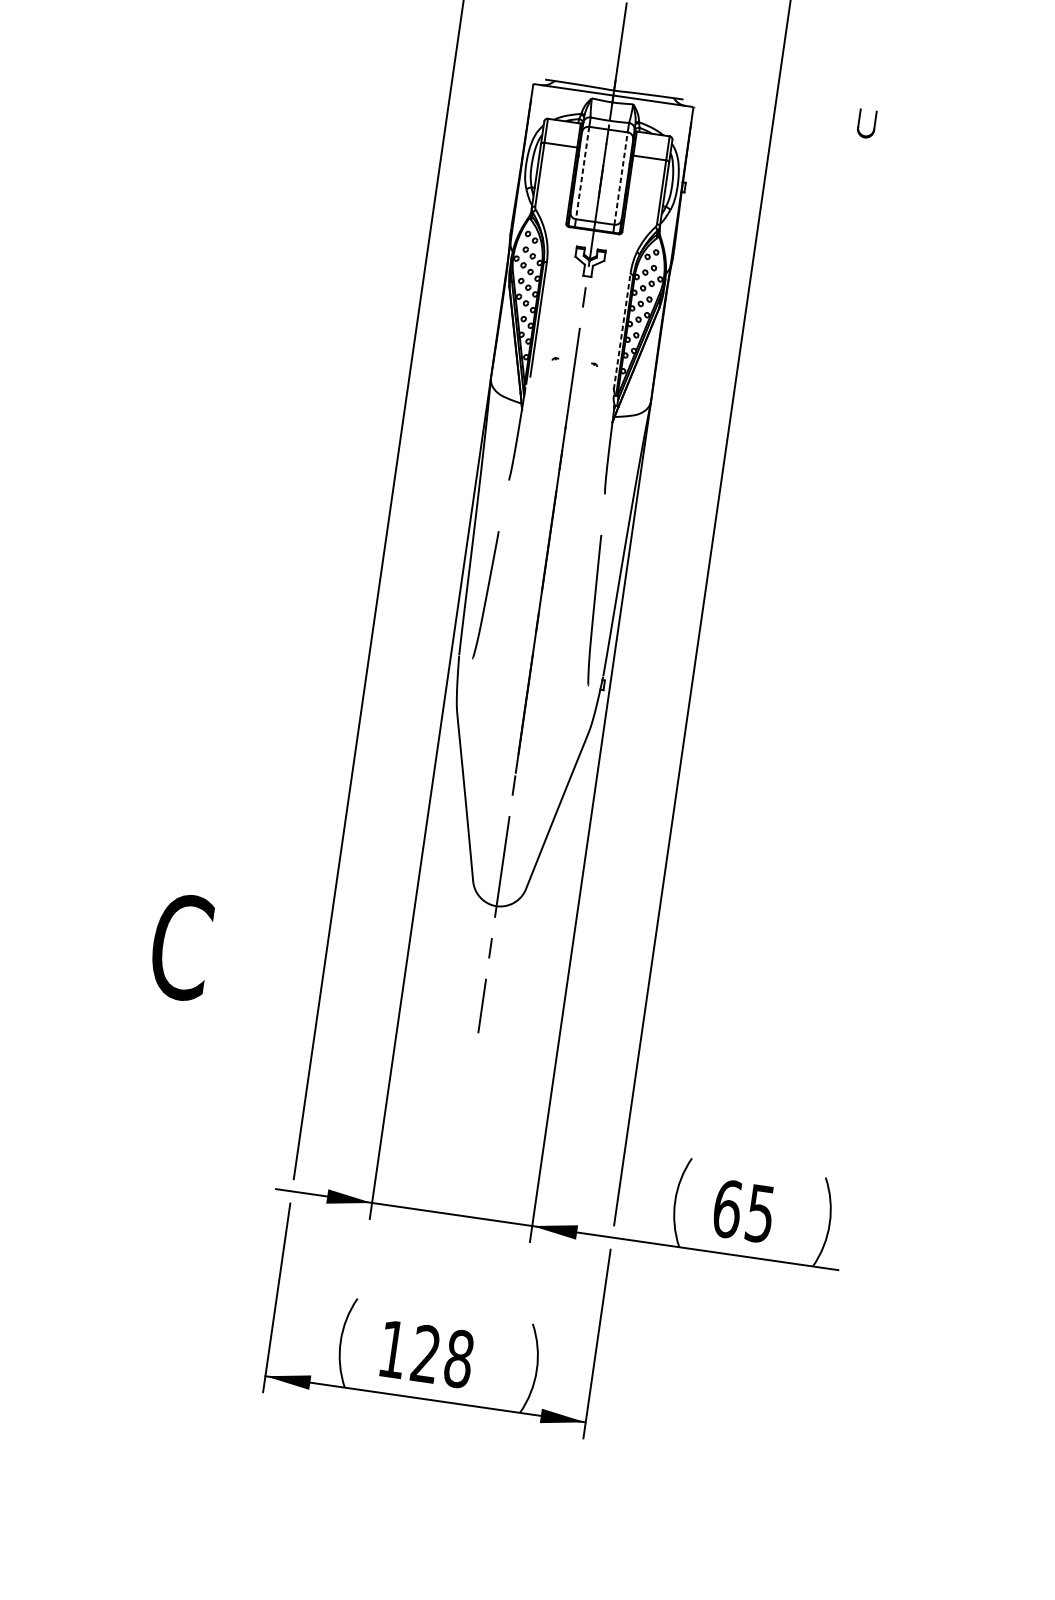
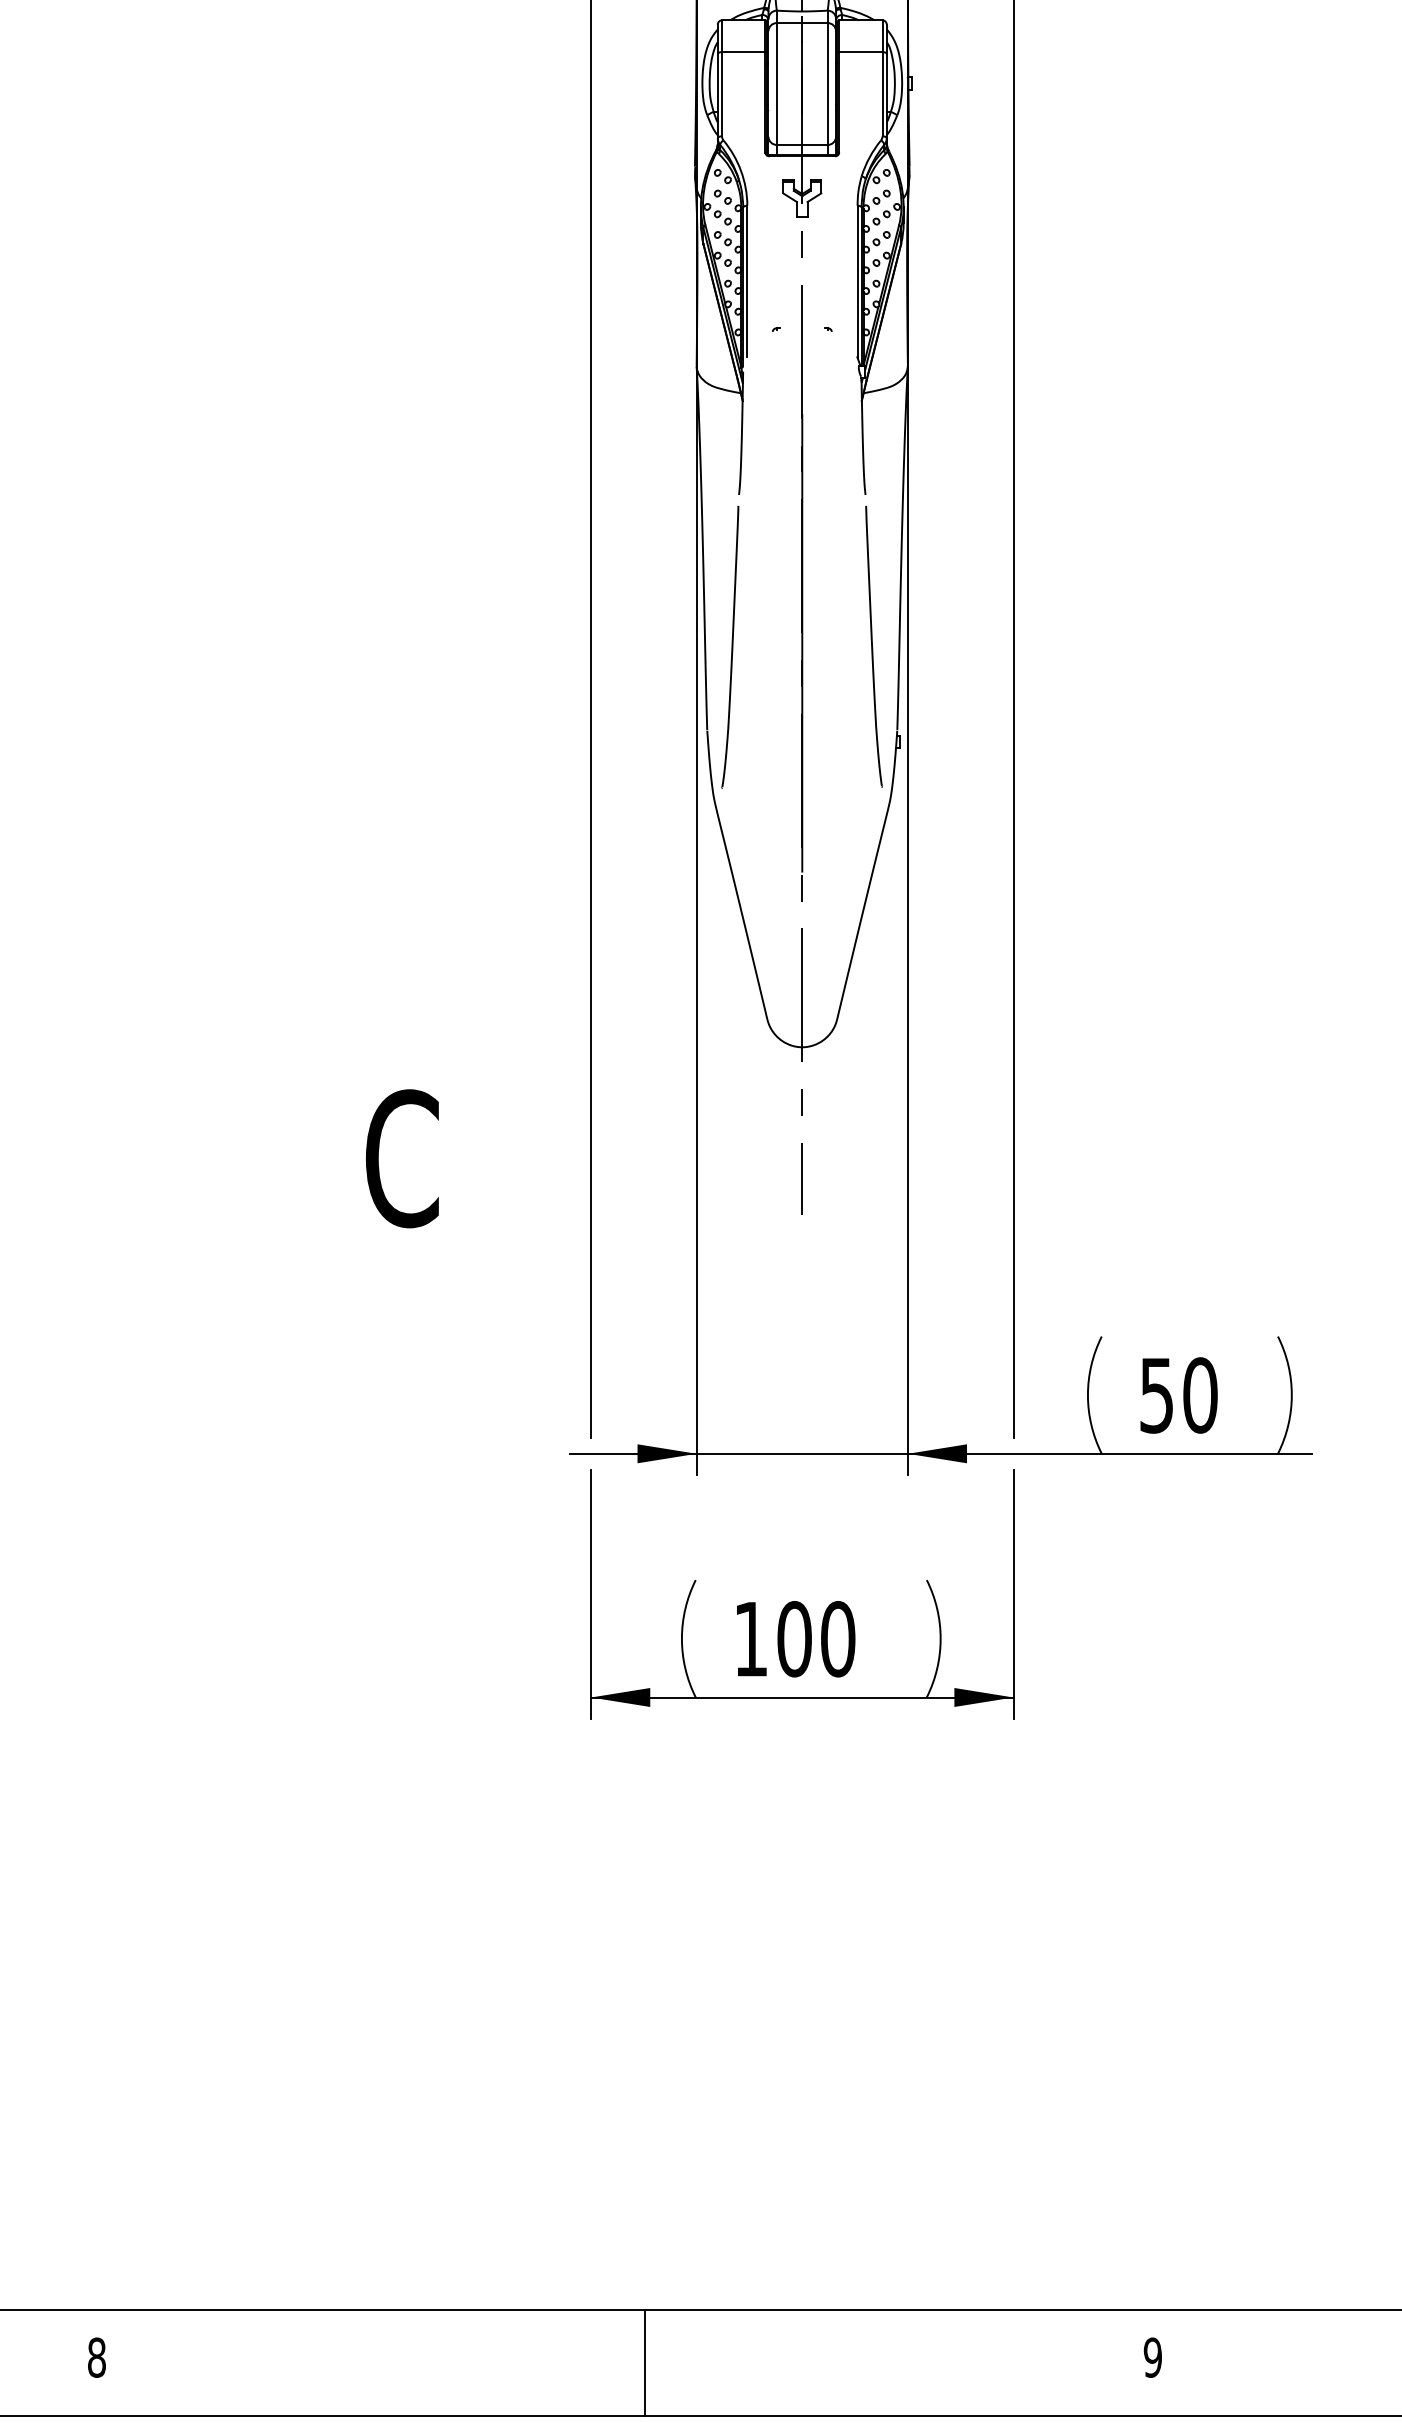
line: (582, 173) -> (776, 84), dashed -> solid
line: (620, 178) -> (827, 84), dashed -> solid
line: (622, 331) -> (857, 281), dashed -> solid
part: (485, 594) -> (730, 646), size x1.67
part: (594, 610) -> (873, 646), size x1.43
text: (743, 1211) -> (1178, 1395), 65 -> 50
text: (442, 1356) -> (816, 1639), 128 -> 100

